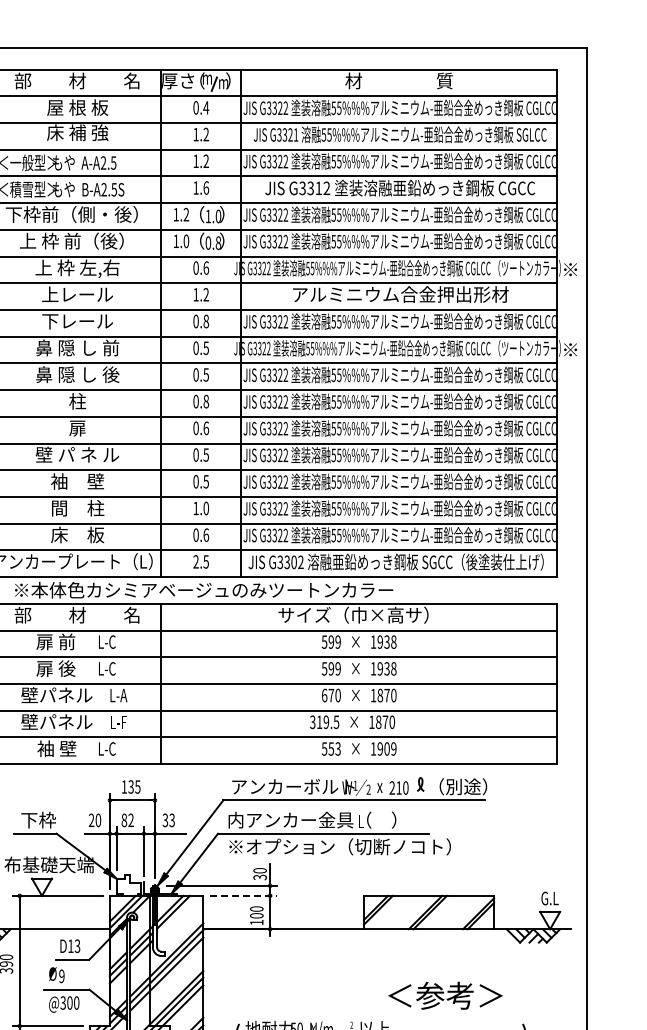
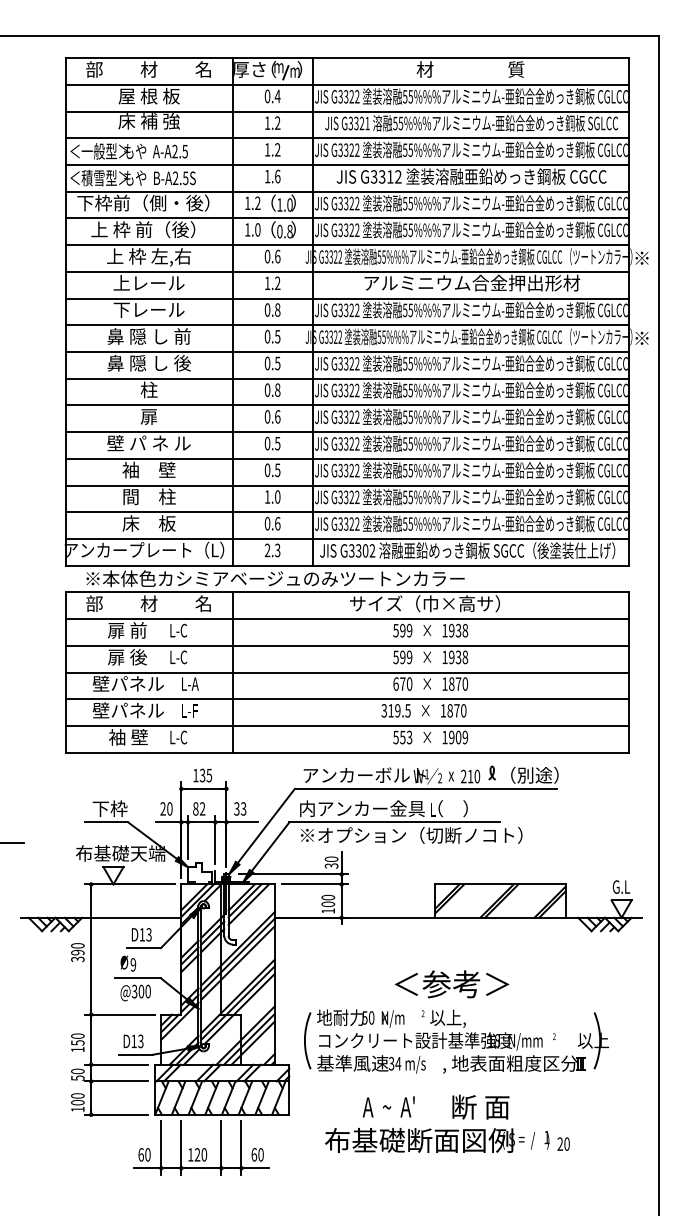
text: (206, 560) -> (277, 549), 2.5 -> 2.3
line: (244, 895) -> (315, 884), dashed -> solid
line: (177, 915) -> (248, 904), added
text: (445, 995) -> (451, 984), moved

